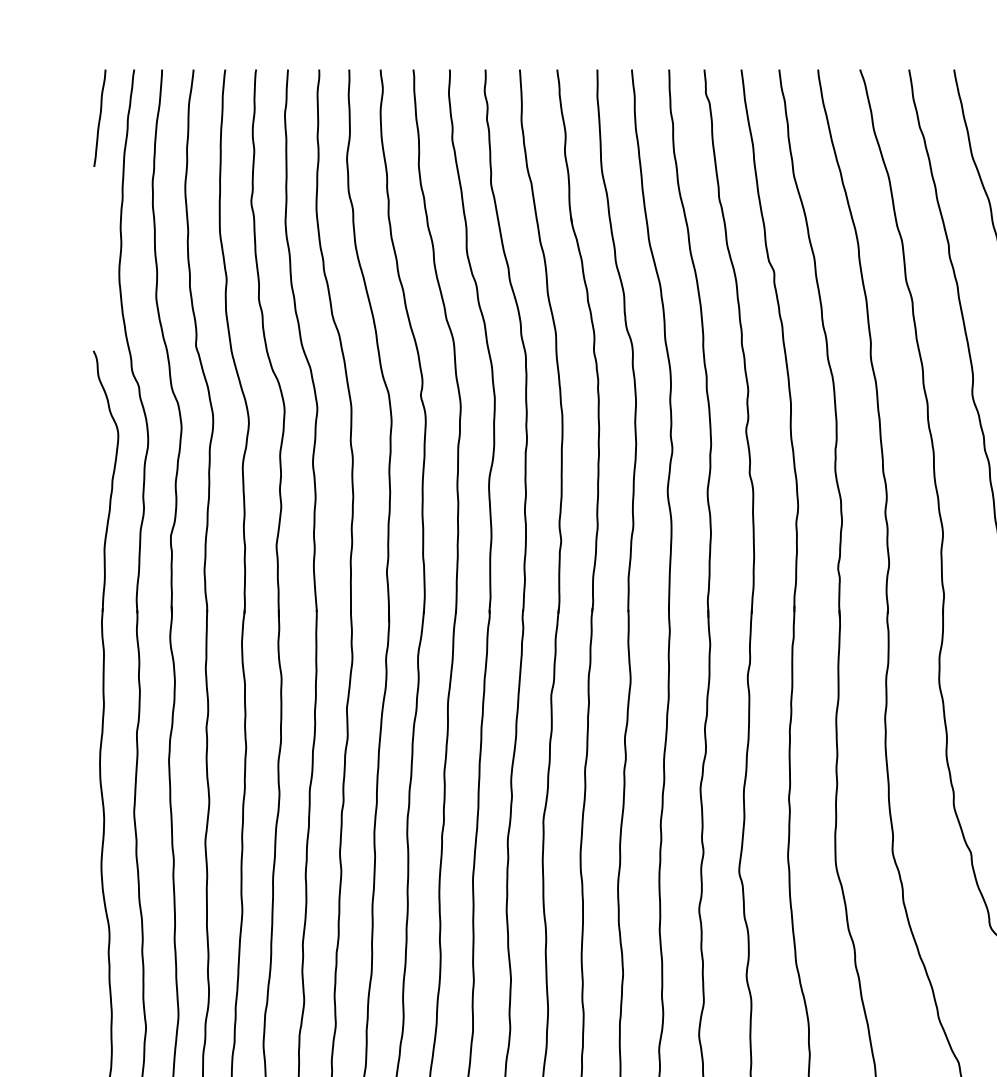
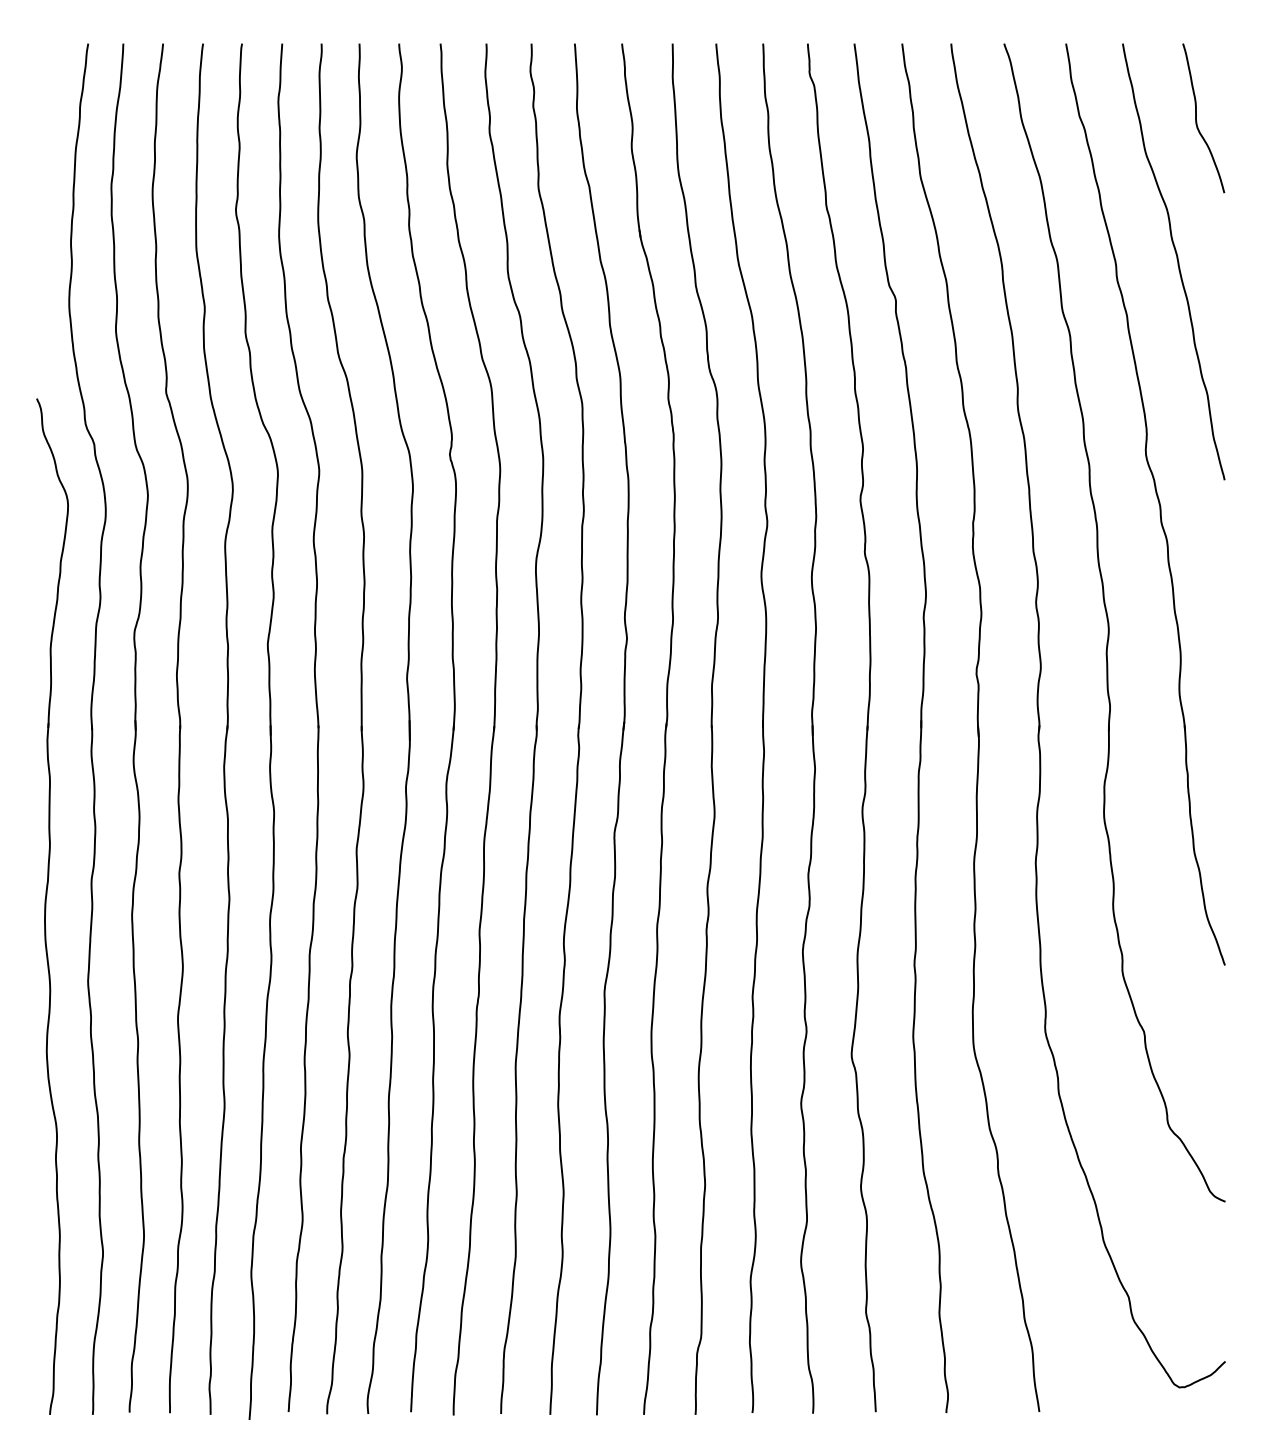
curve: (99, 117) -> (44, 104), removed

